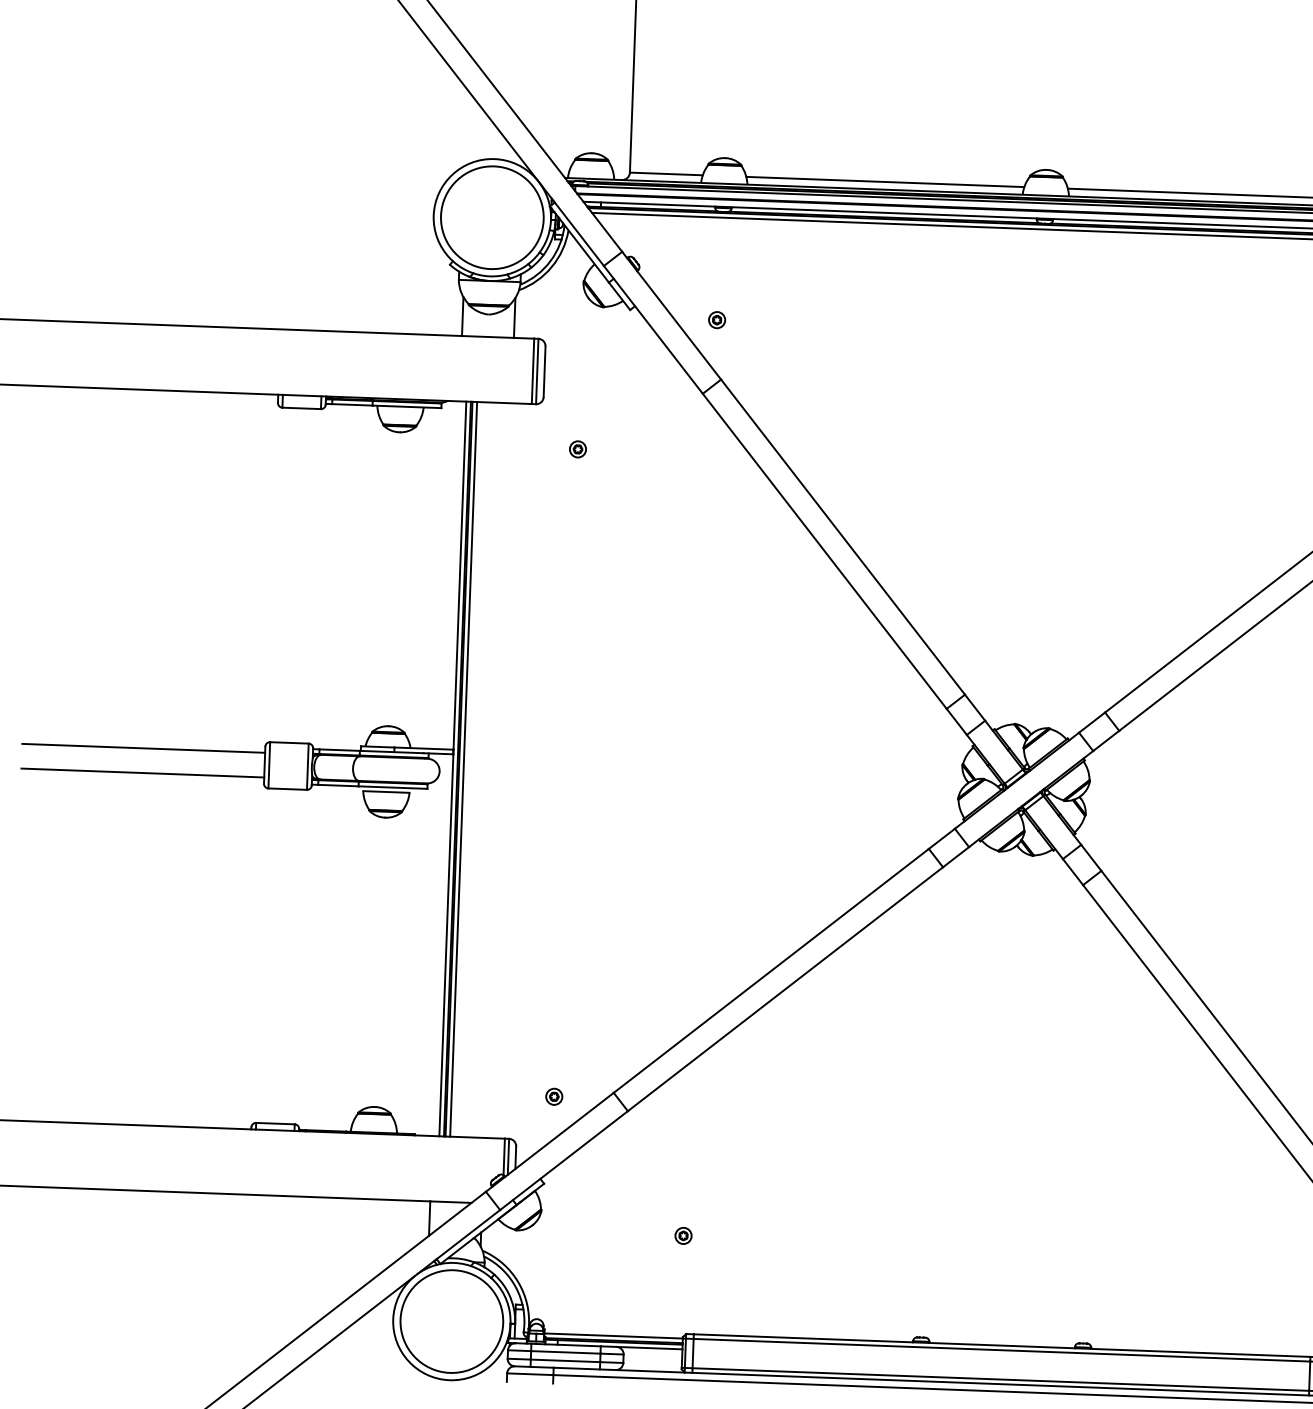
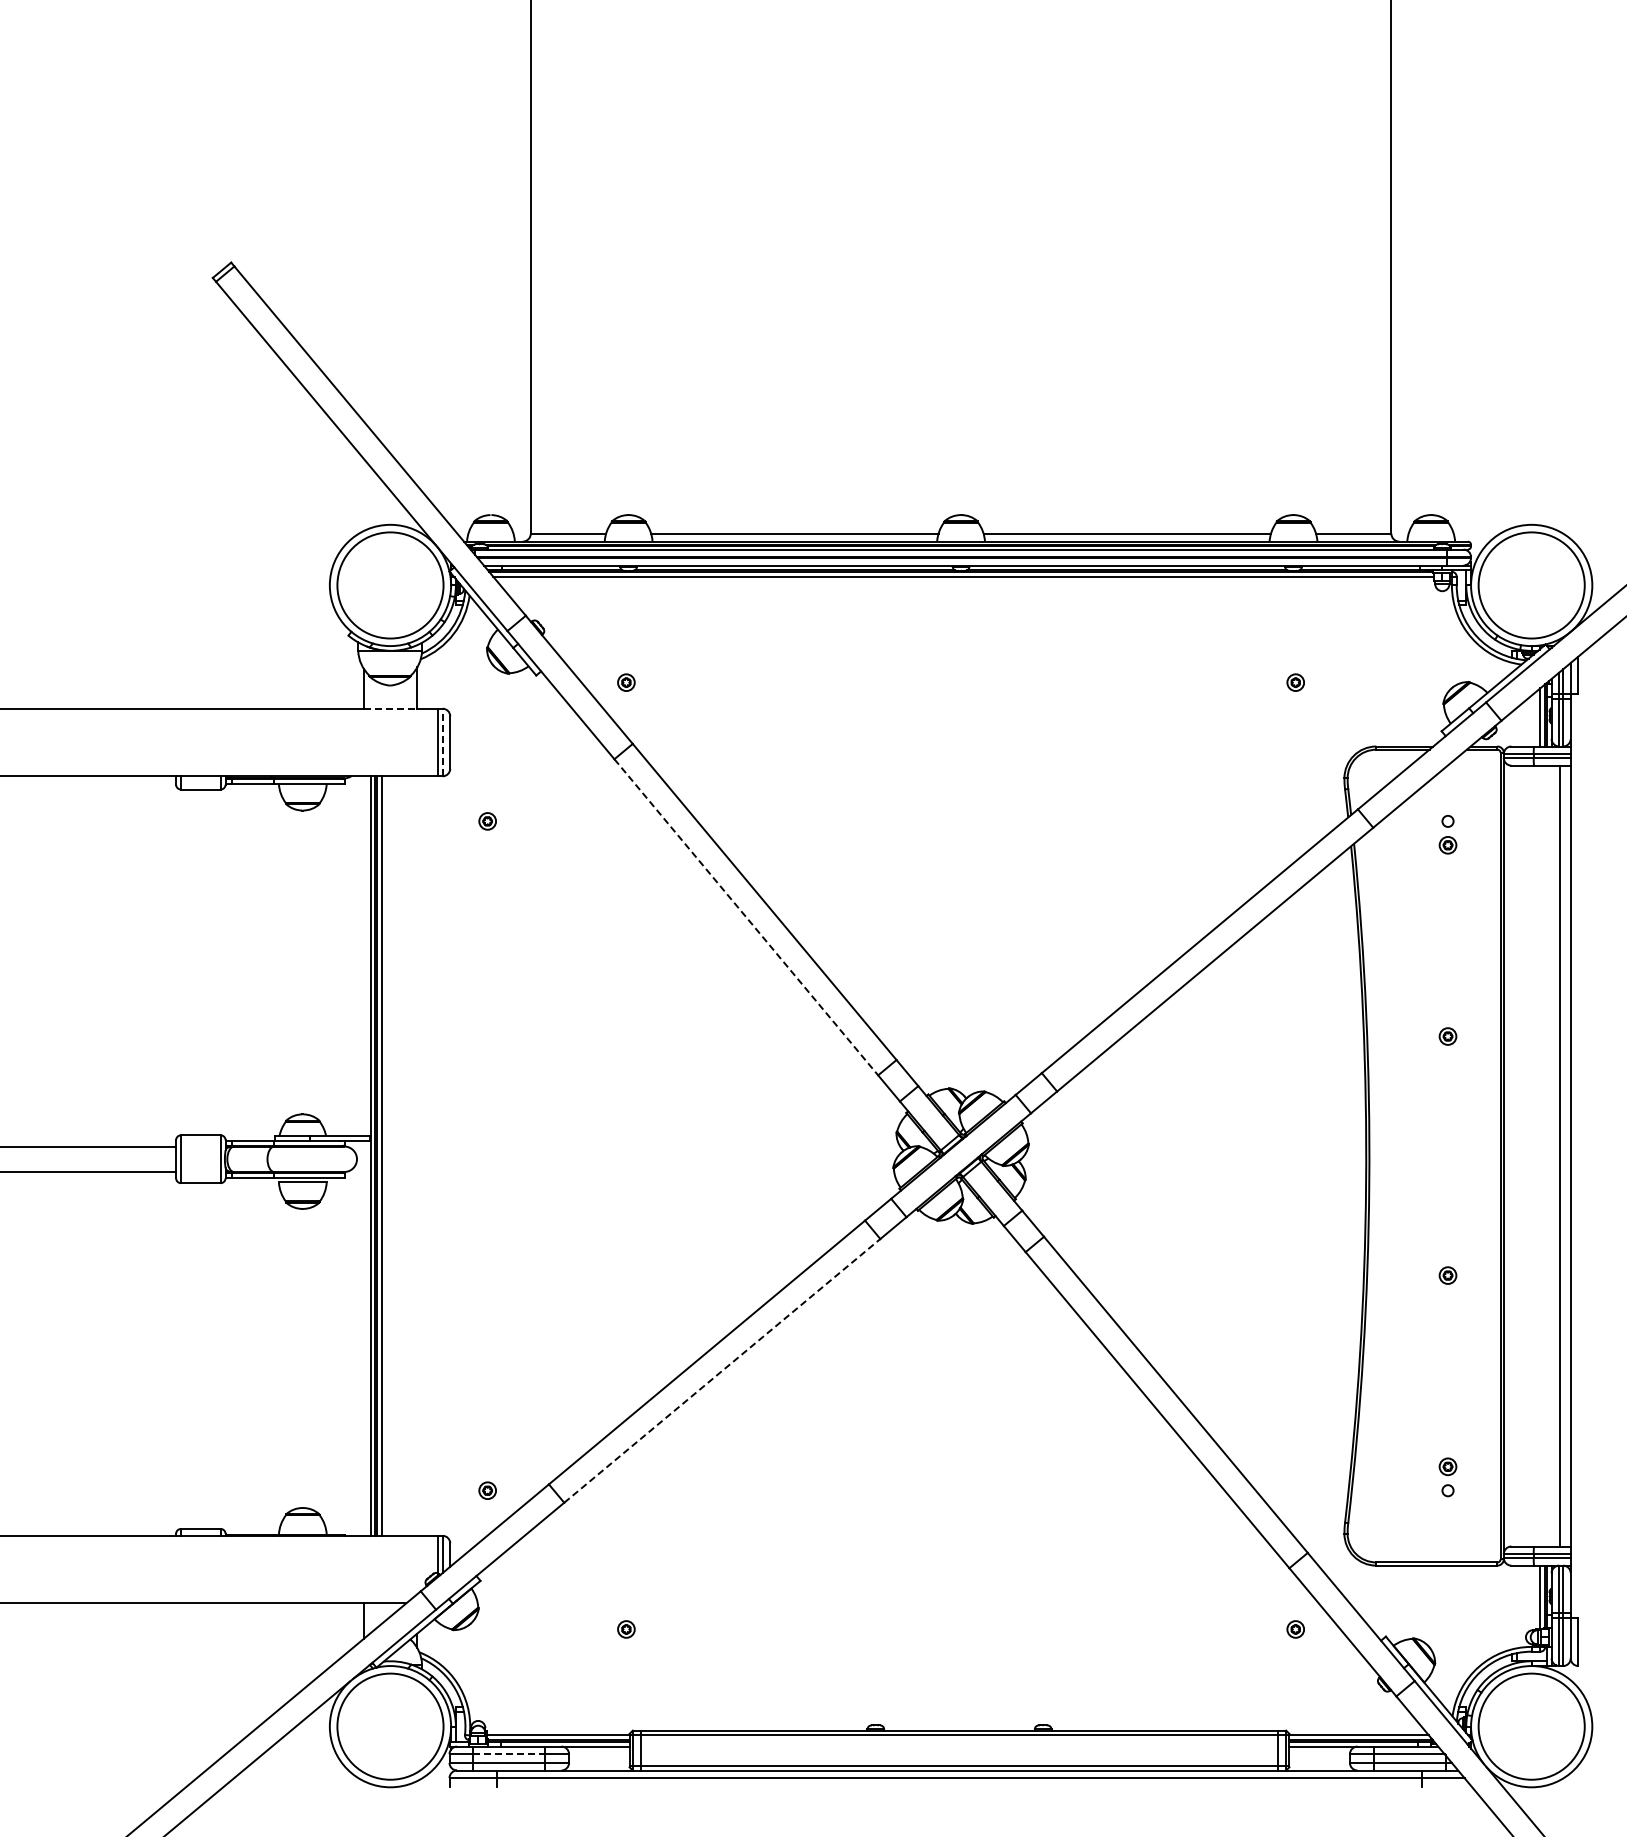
line: (488, 336) -> (390, 708), solid -> dashed
line: (537, 371) -> (442, 742), solid -> dashed
line: (824, 551) -> (746, 917), solid -> dashed
line: (785, 988) -> (722, 1370), solid -> dashed
line: (566, 1352) -> (509, 1754), solid -> dashed

